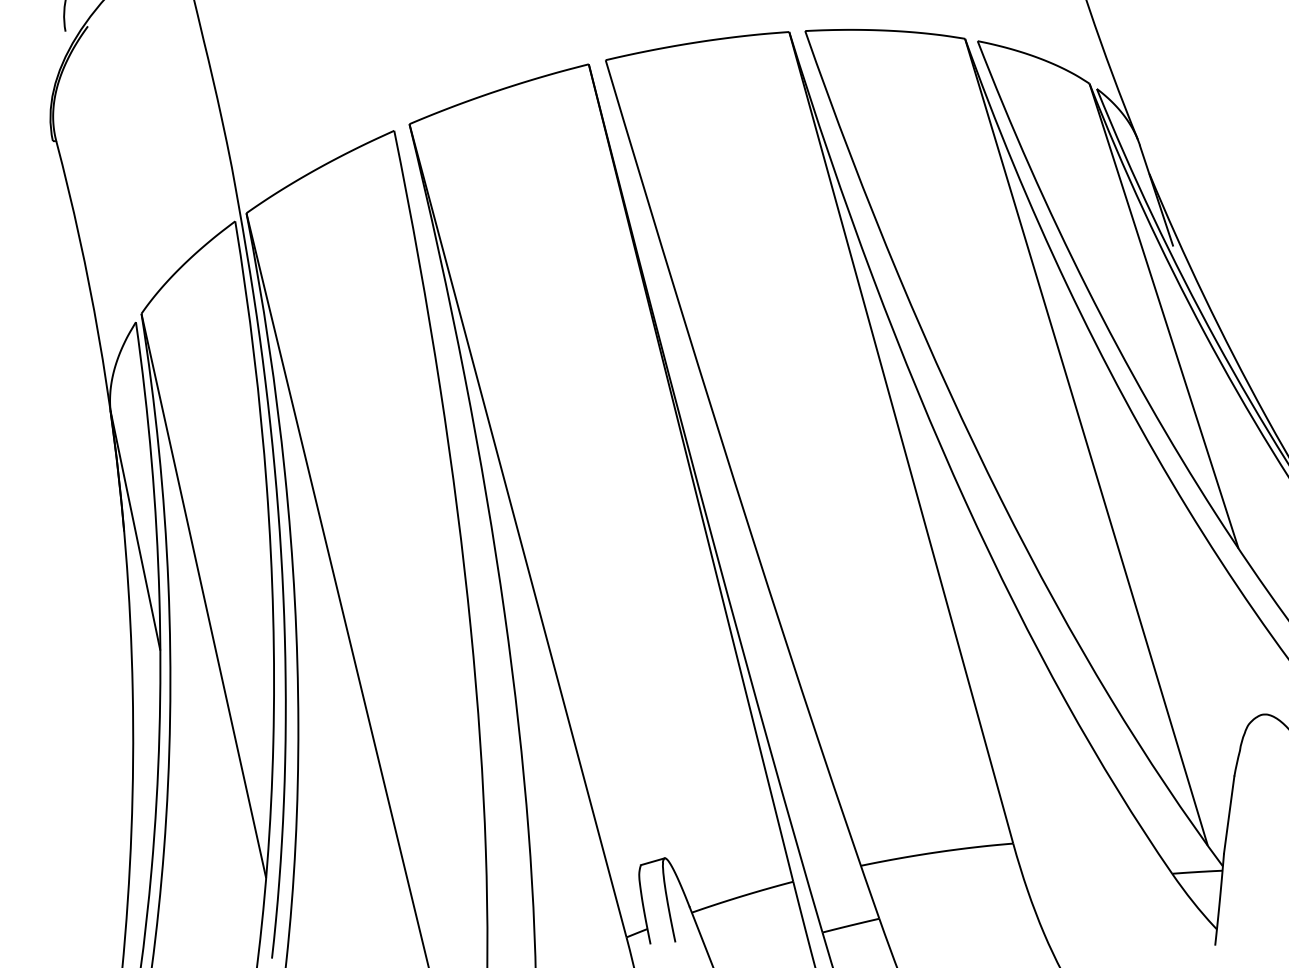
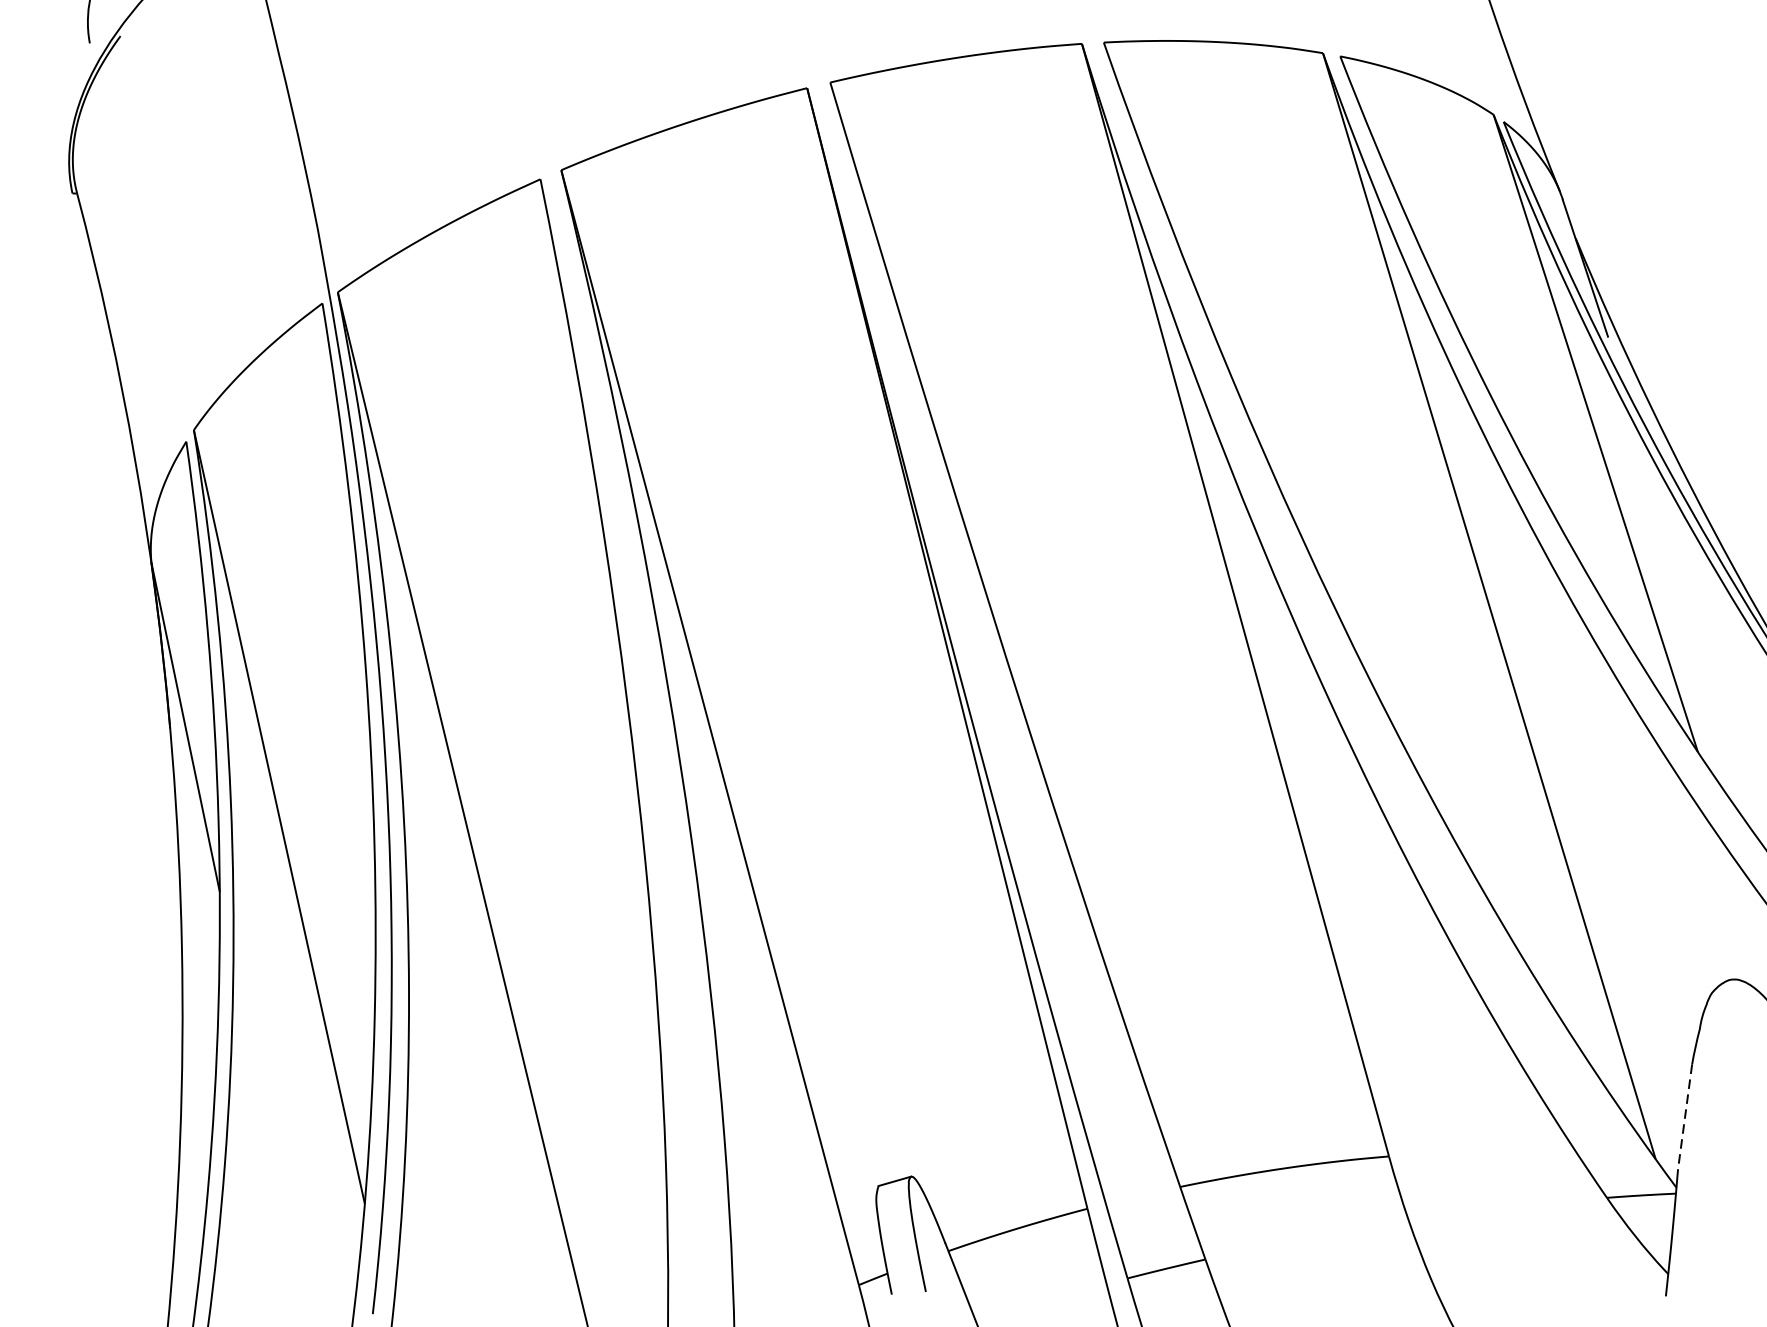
line: (1229, 814) -> (1685, 1116), solid -> dashed

